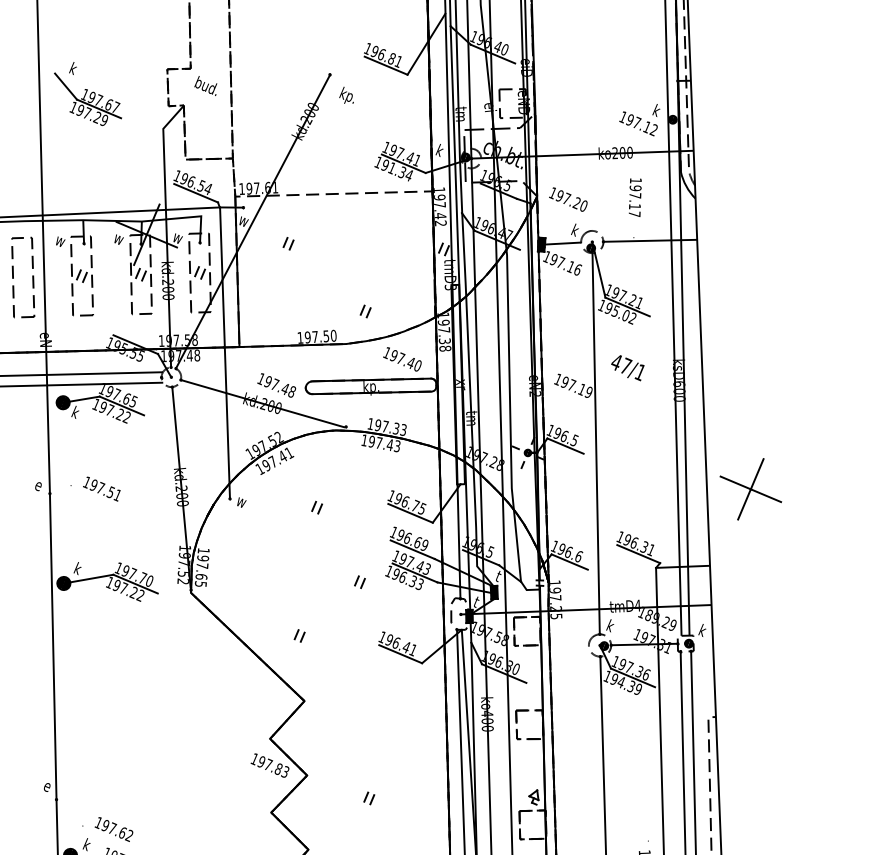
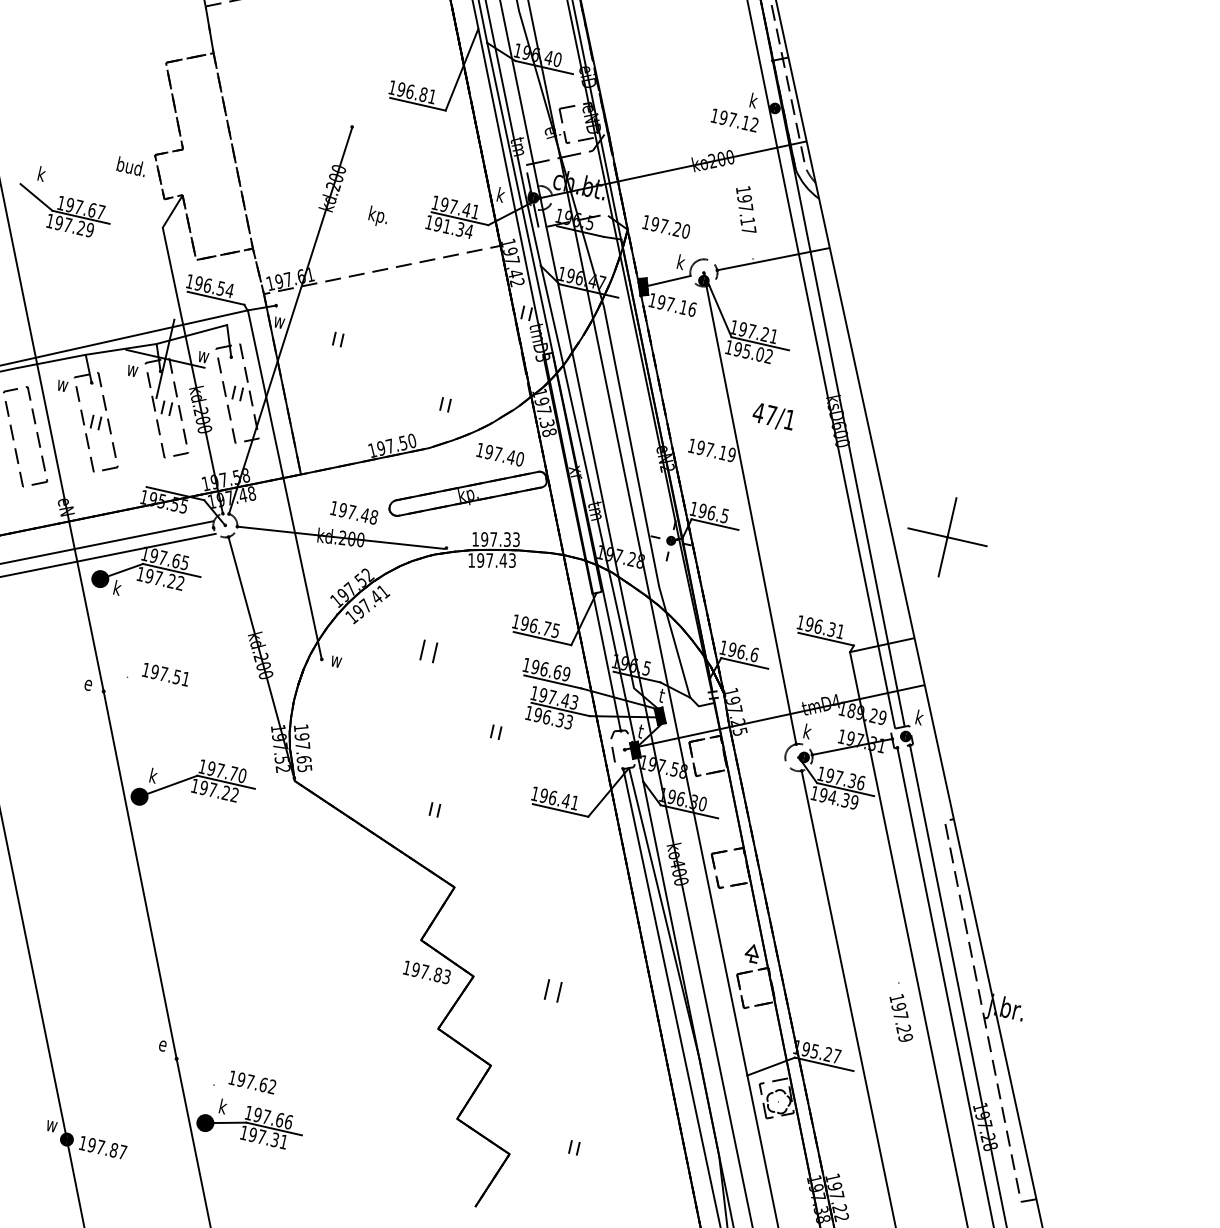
text: (206, 85) -> (130, 166), moved
text: (347, 95) -> (377, 215), moved
part: (316, 507) -> (428, 651), size x1.6
part: (369, 798) -> (553, 990), size x1.6

